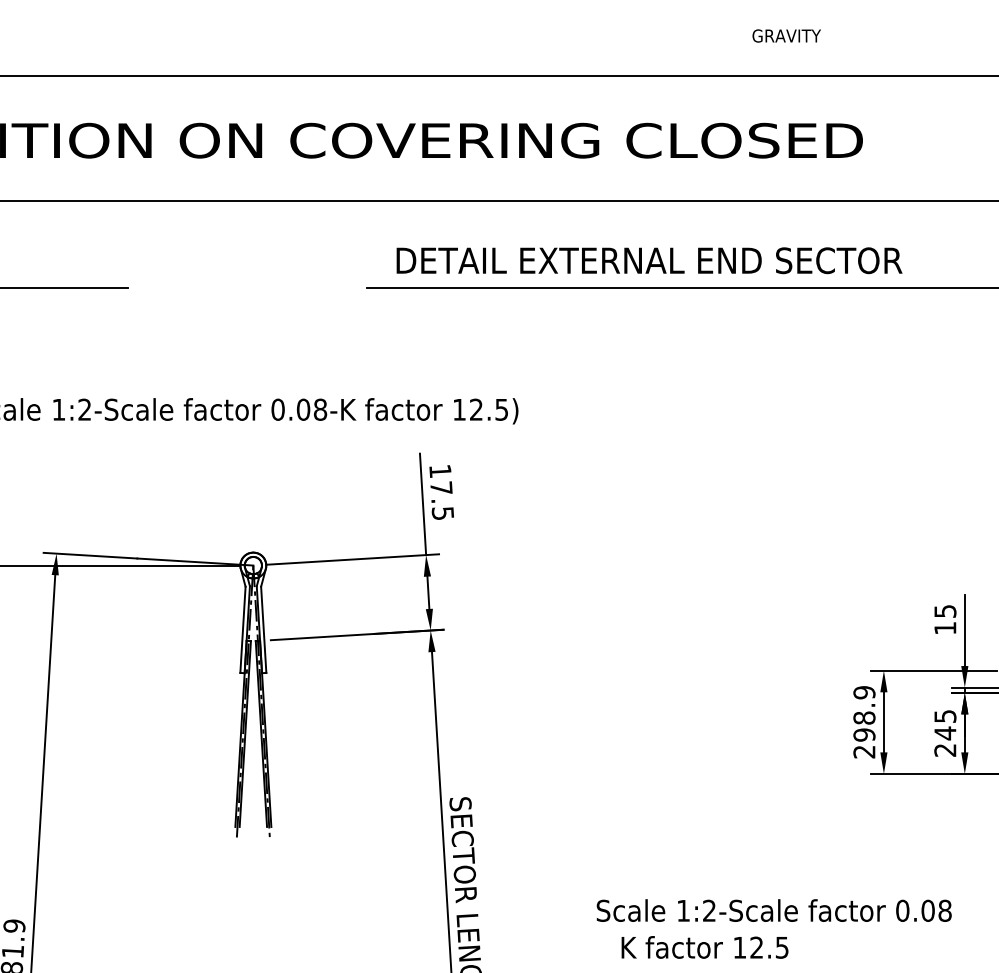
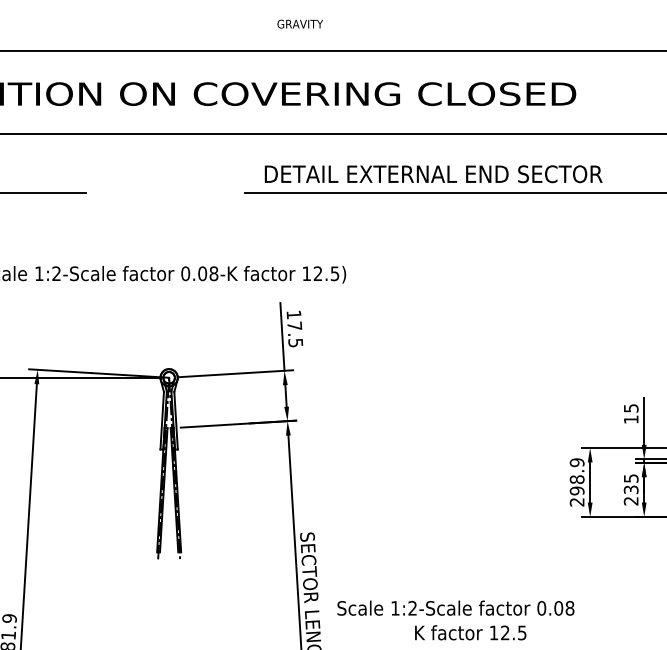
text: (785, 34) -> (299, 23), moved
text: (944, 732) -> (630, 489), 245 -> 235
text: (773, 909) -> (455, 607), moved

